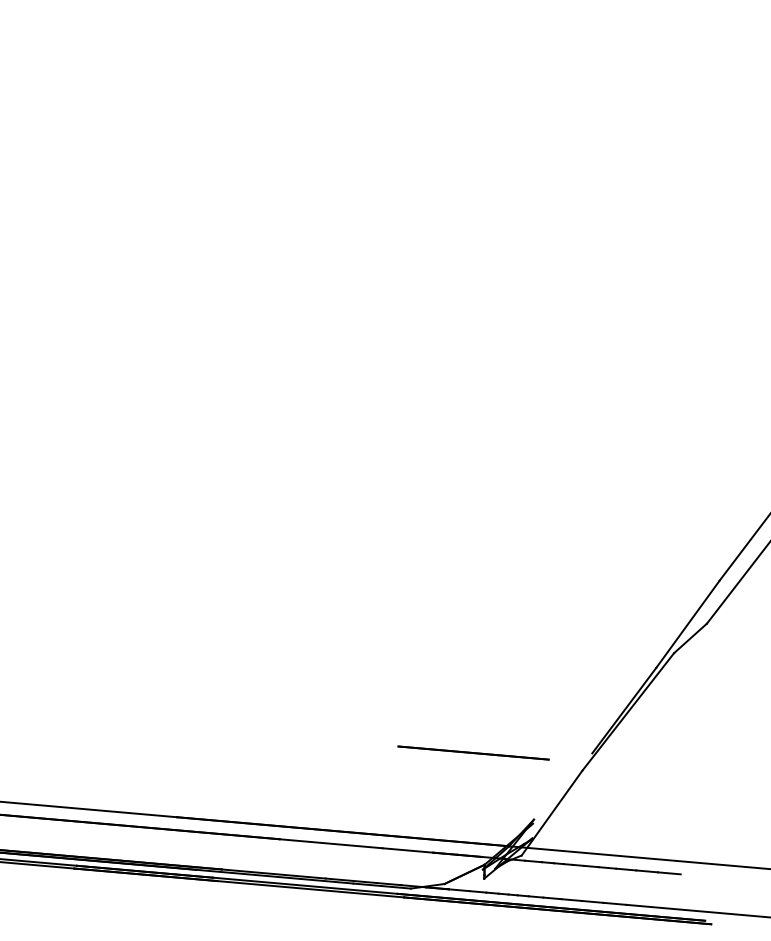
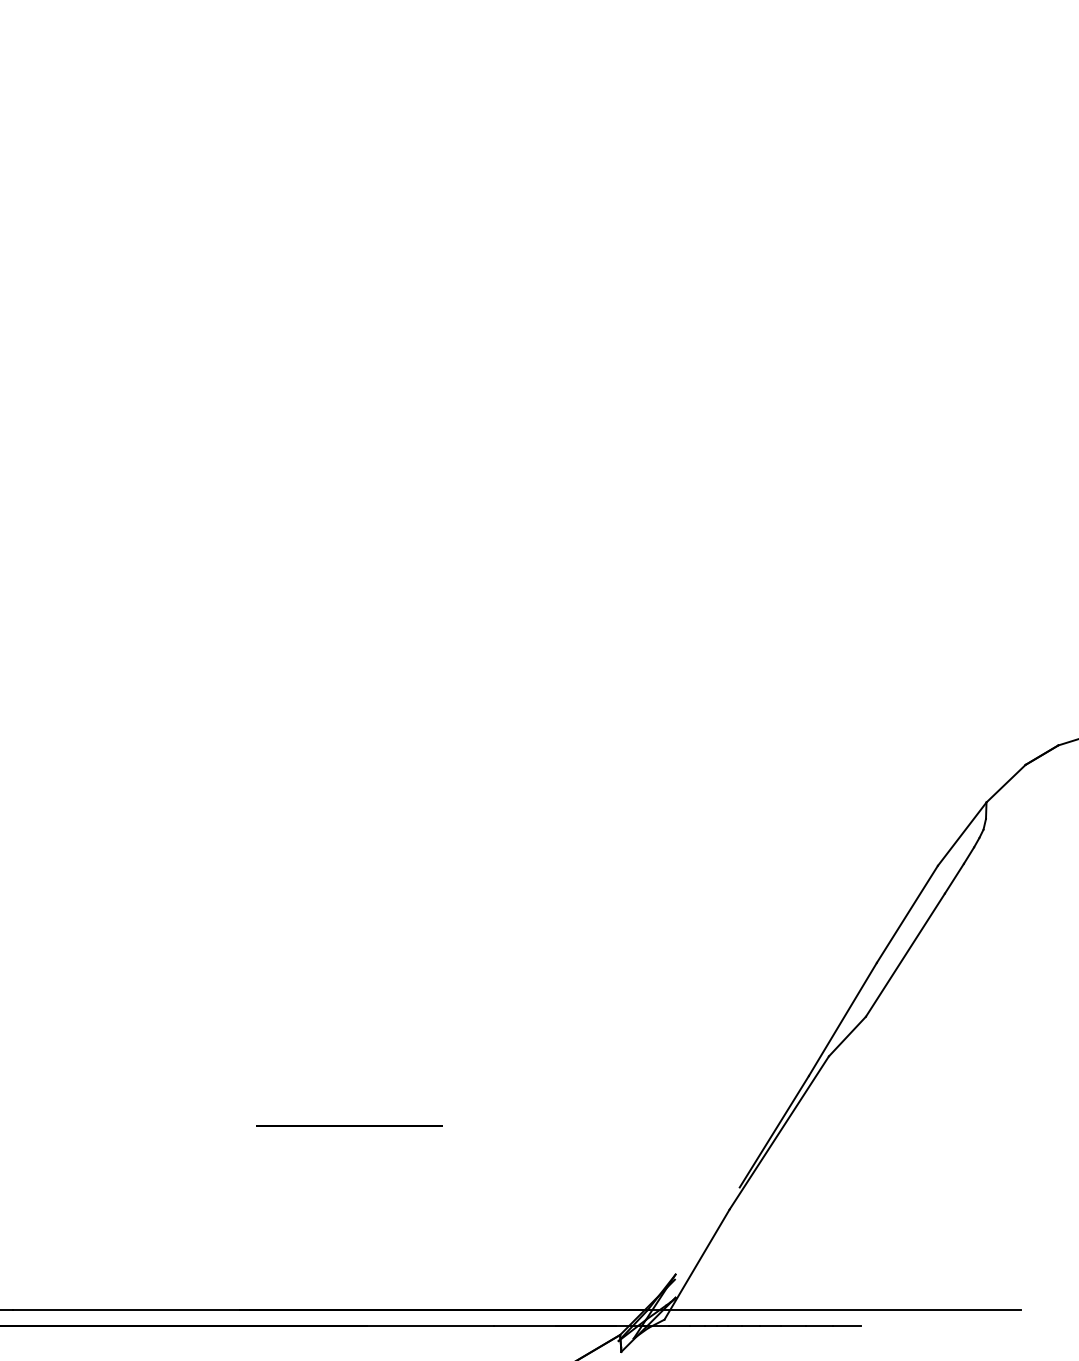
line: (473, 752) -> (349, 1125), moved

